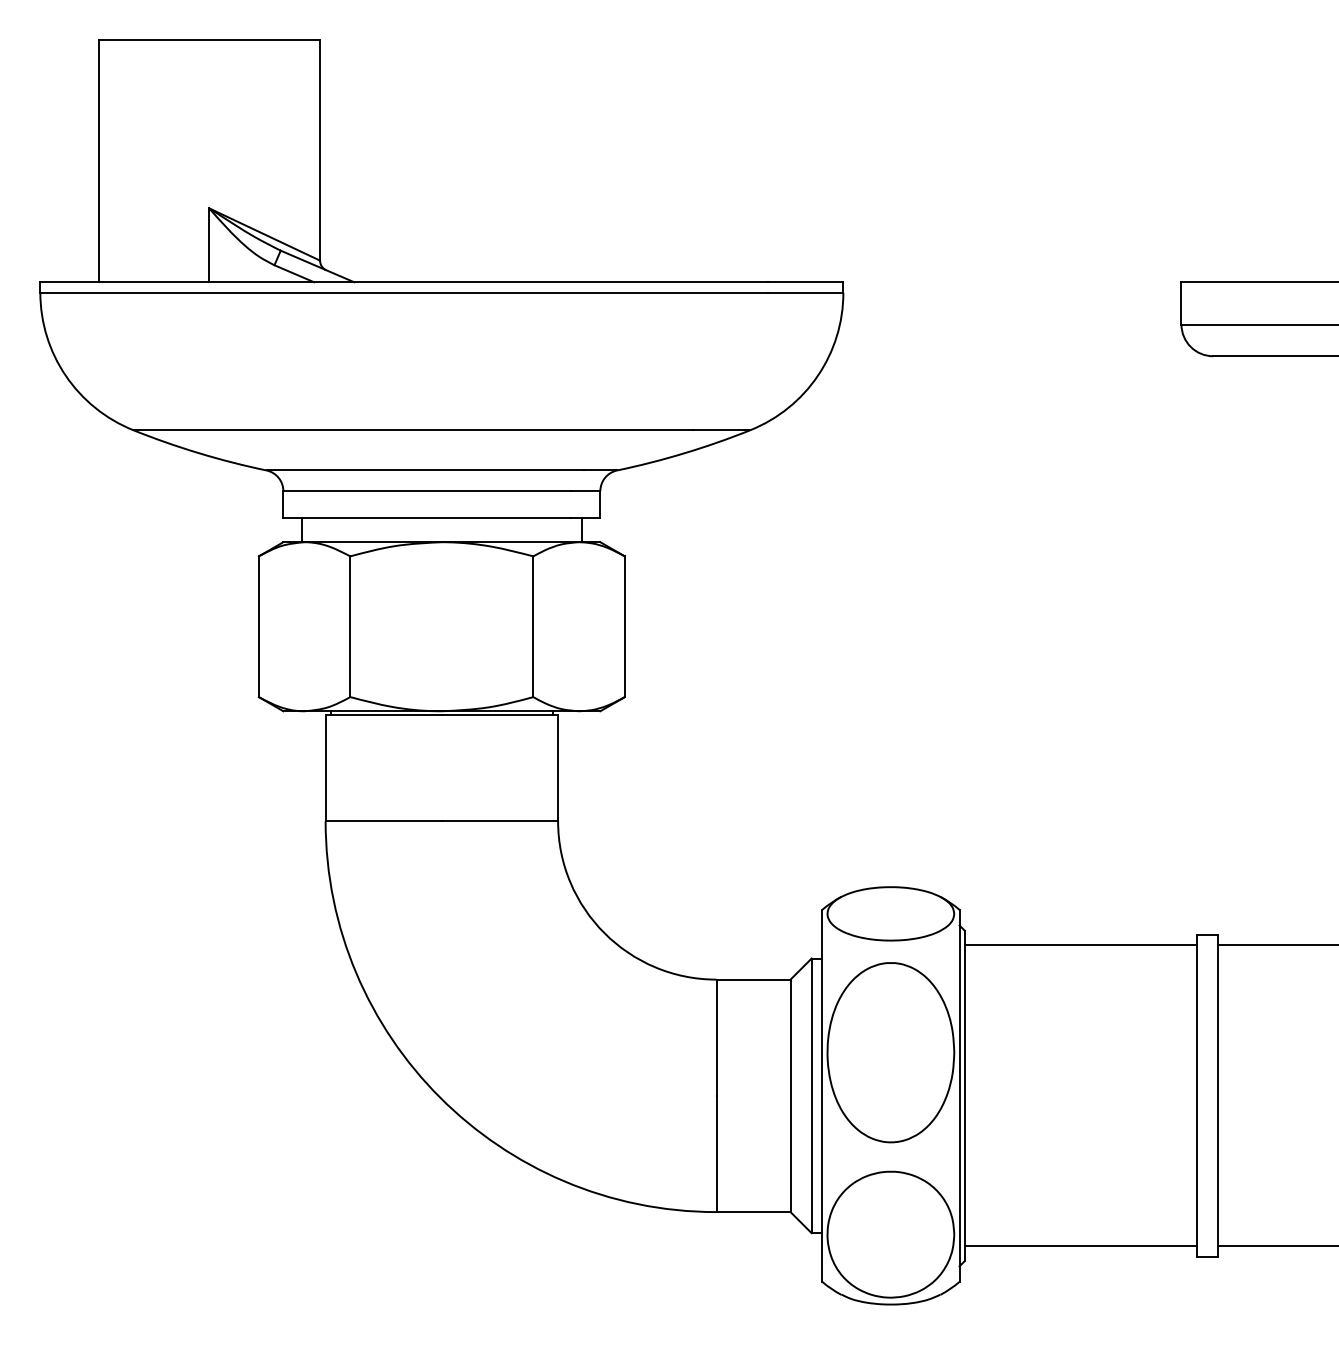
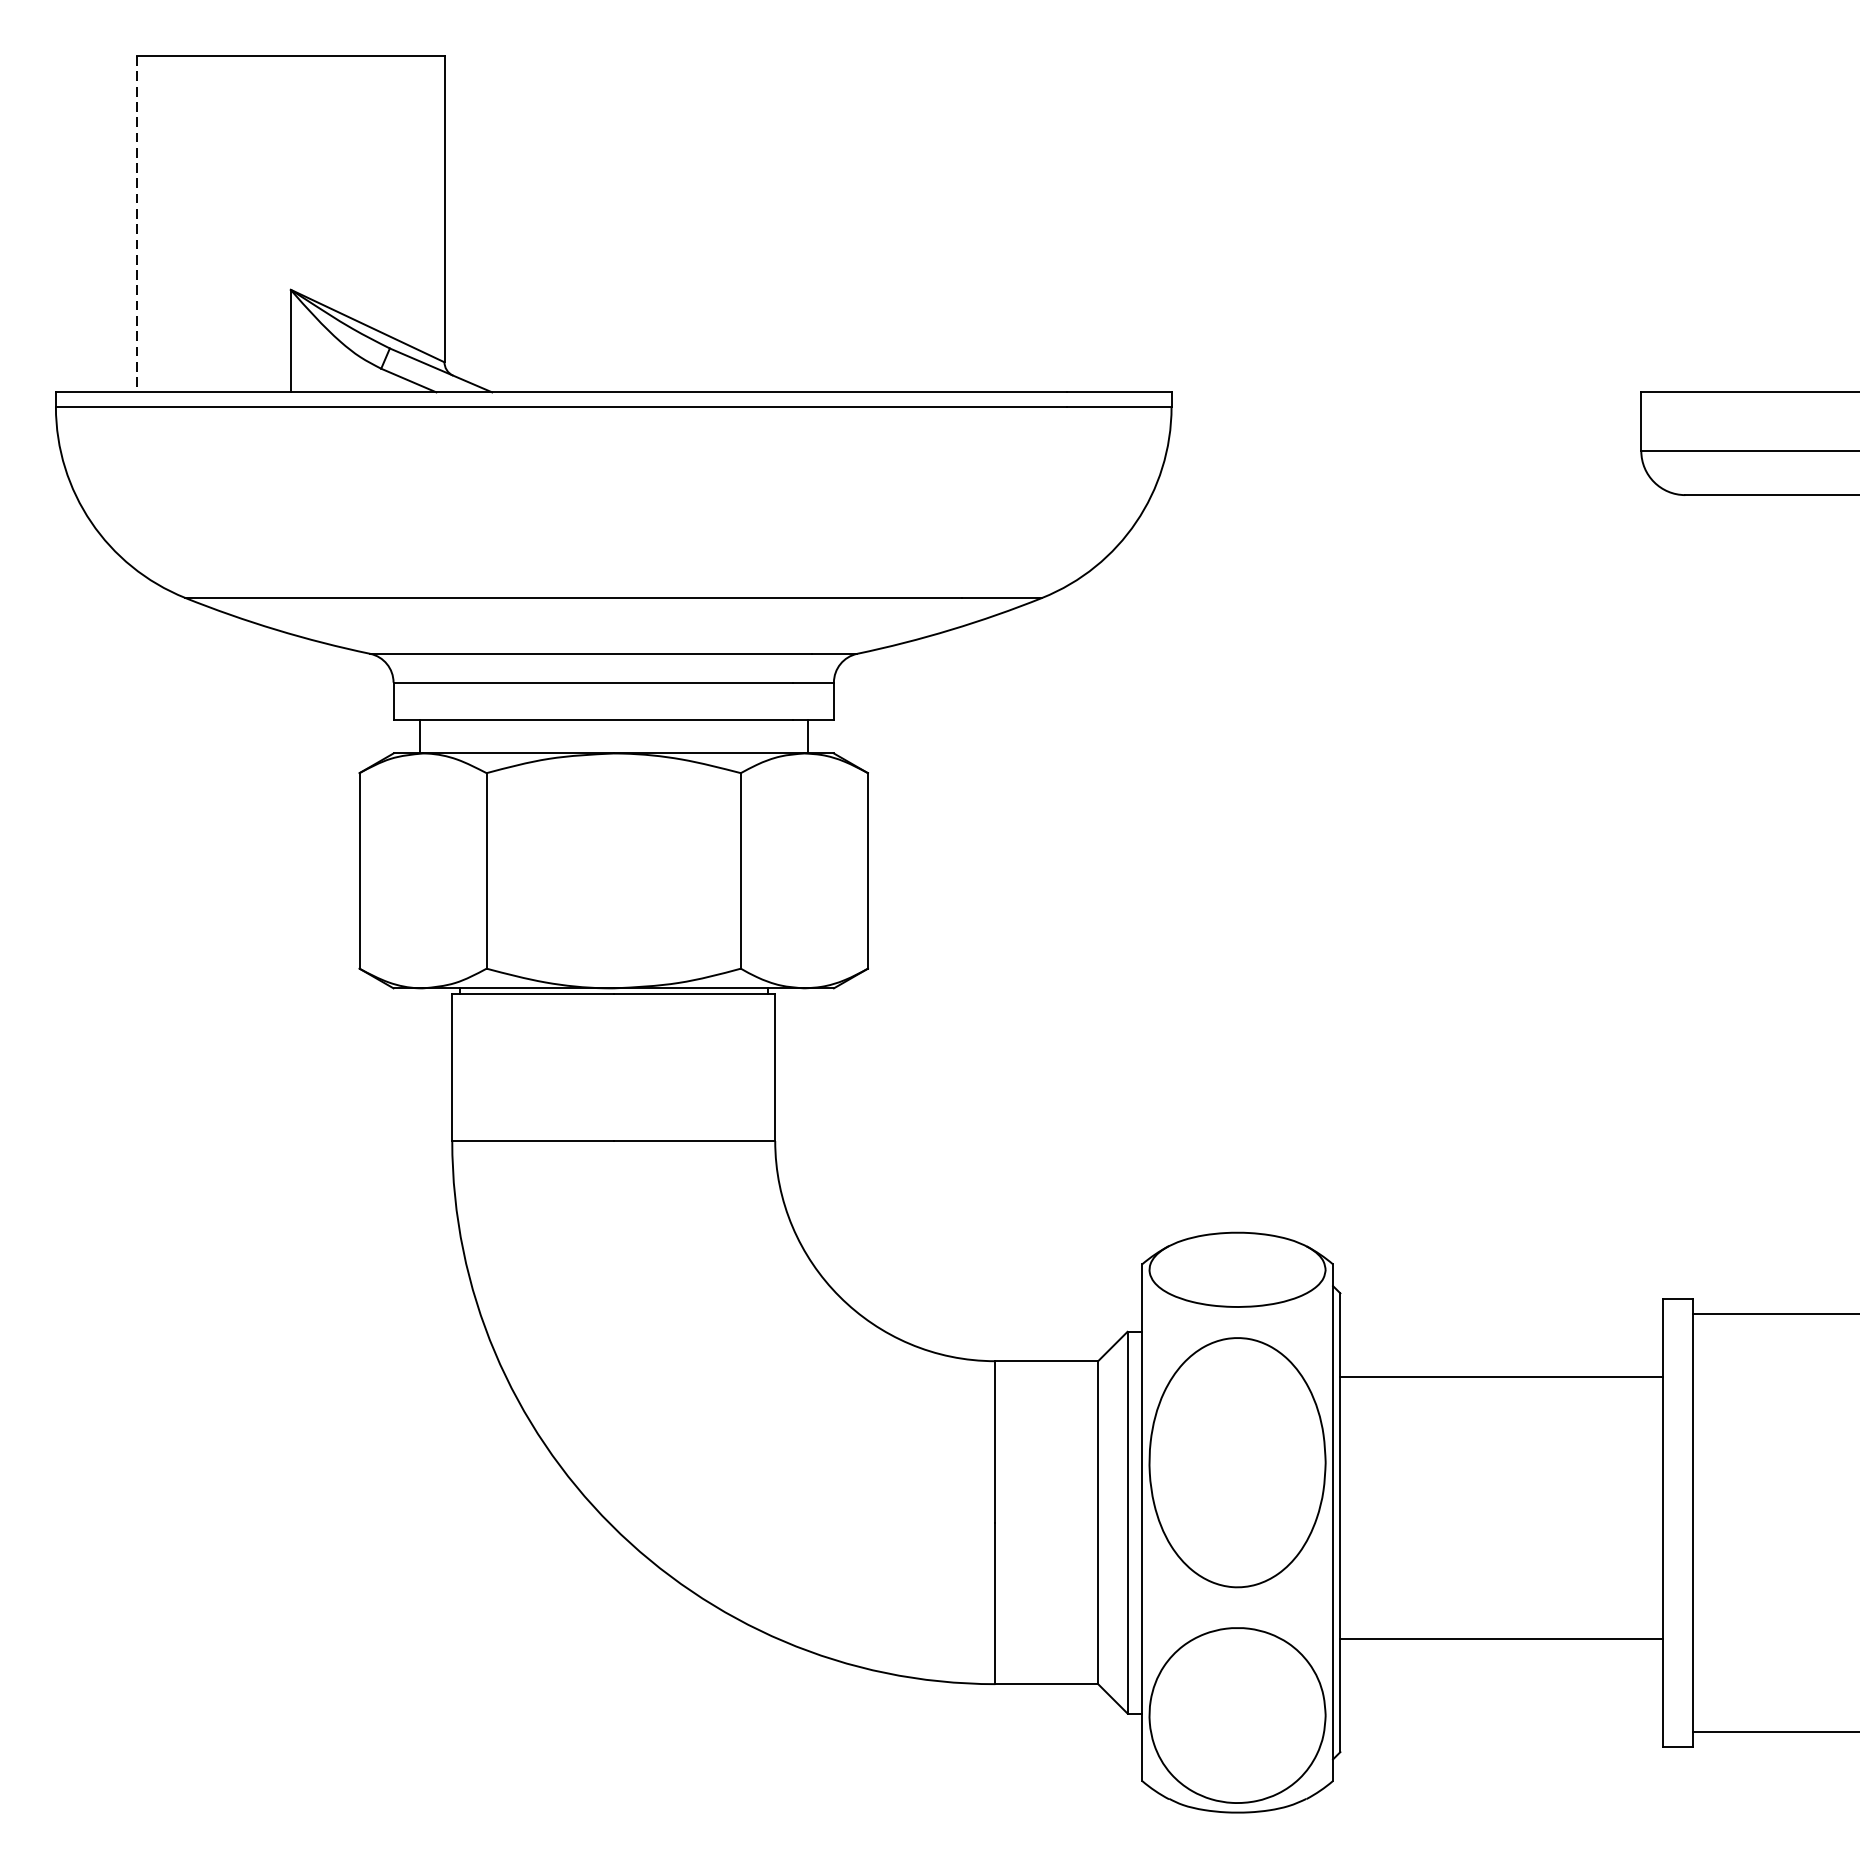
line: (98, 161) -> (136, 224), solid -> dashed
line: (1080, 945) -> (1501, 1377), moved
line: (1080, 1246) -> (1501, 1638), moved

